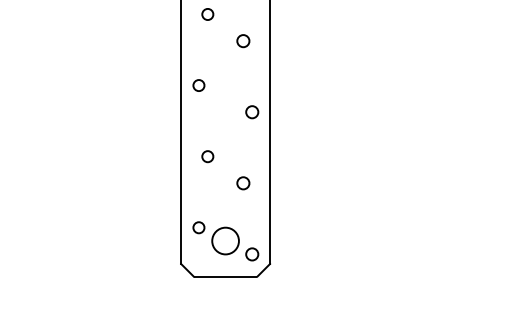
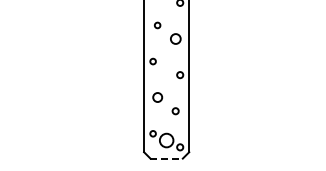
circle: (243, 40) -> (175, 38), size x1.6
circle: (207, 156) -> (157, 97), size x1.6
line: (227, 276) -> (167, 158), solid -> dashed

